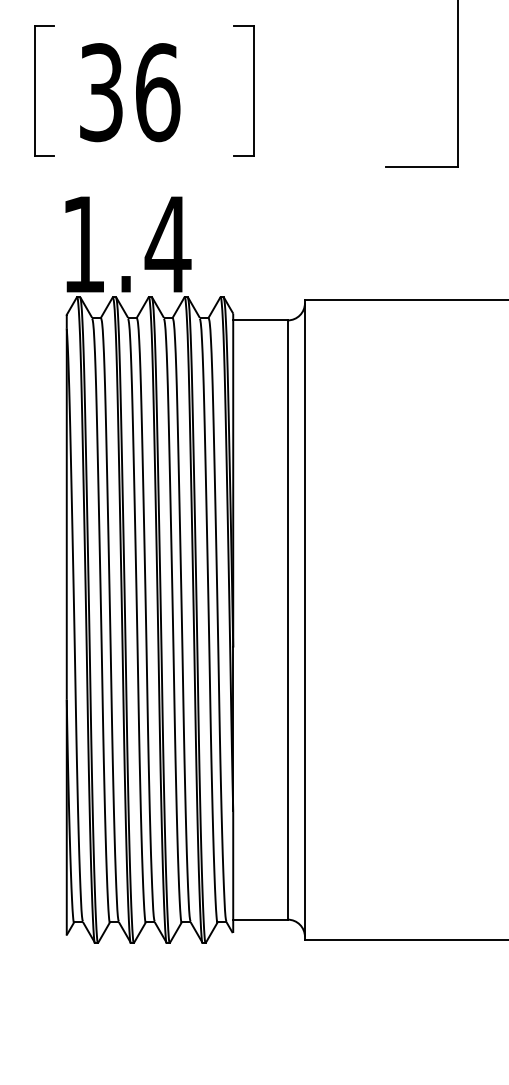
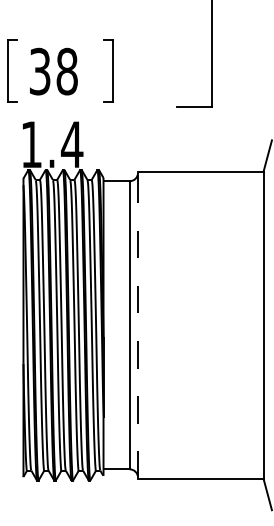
text: (158, 92) -> (67, 71), 36 -> 38
line: (305, 620) -> (138, 325), solid -> dashed

